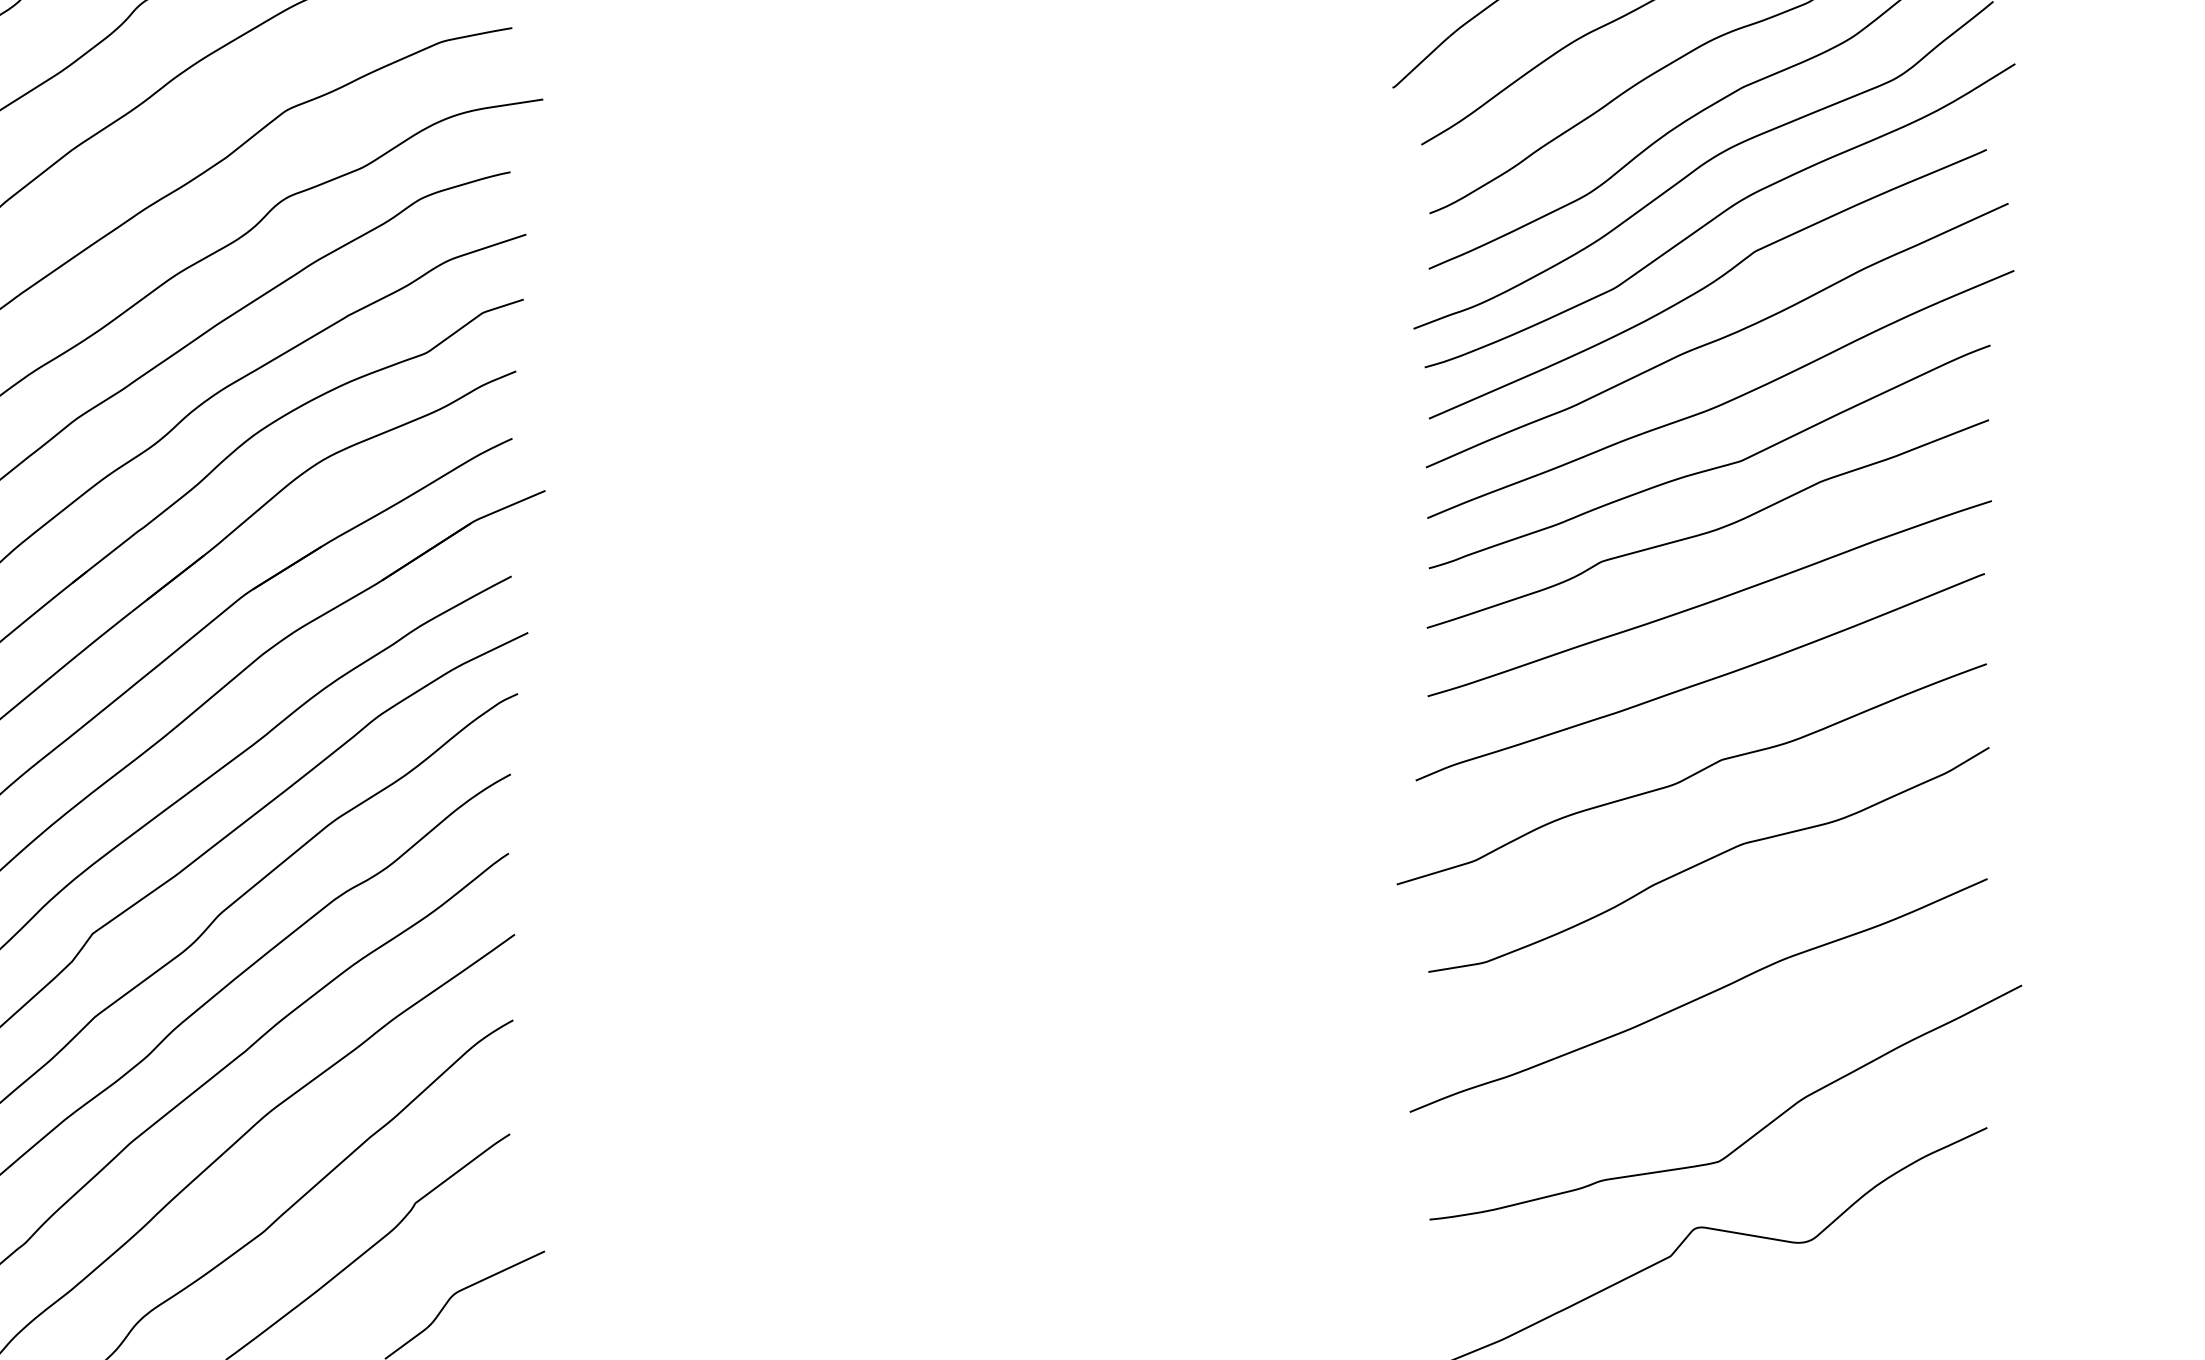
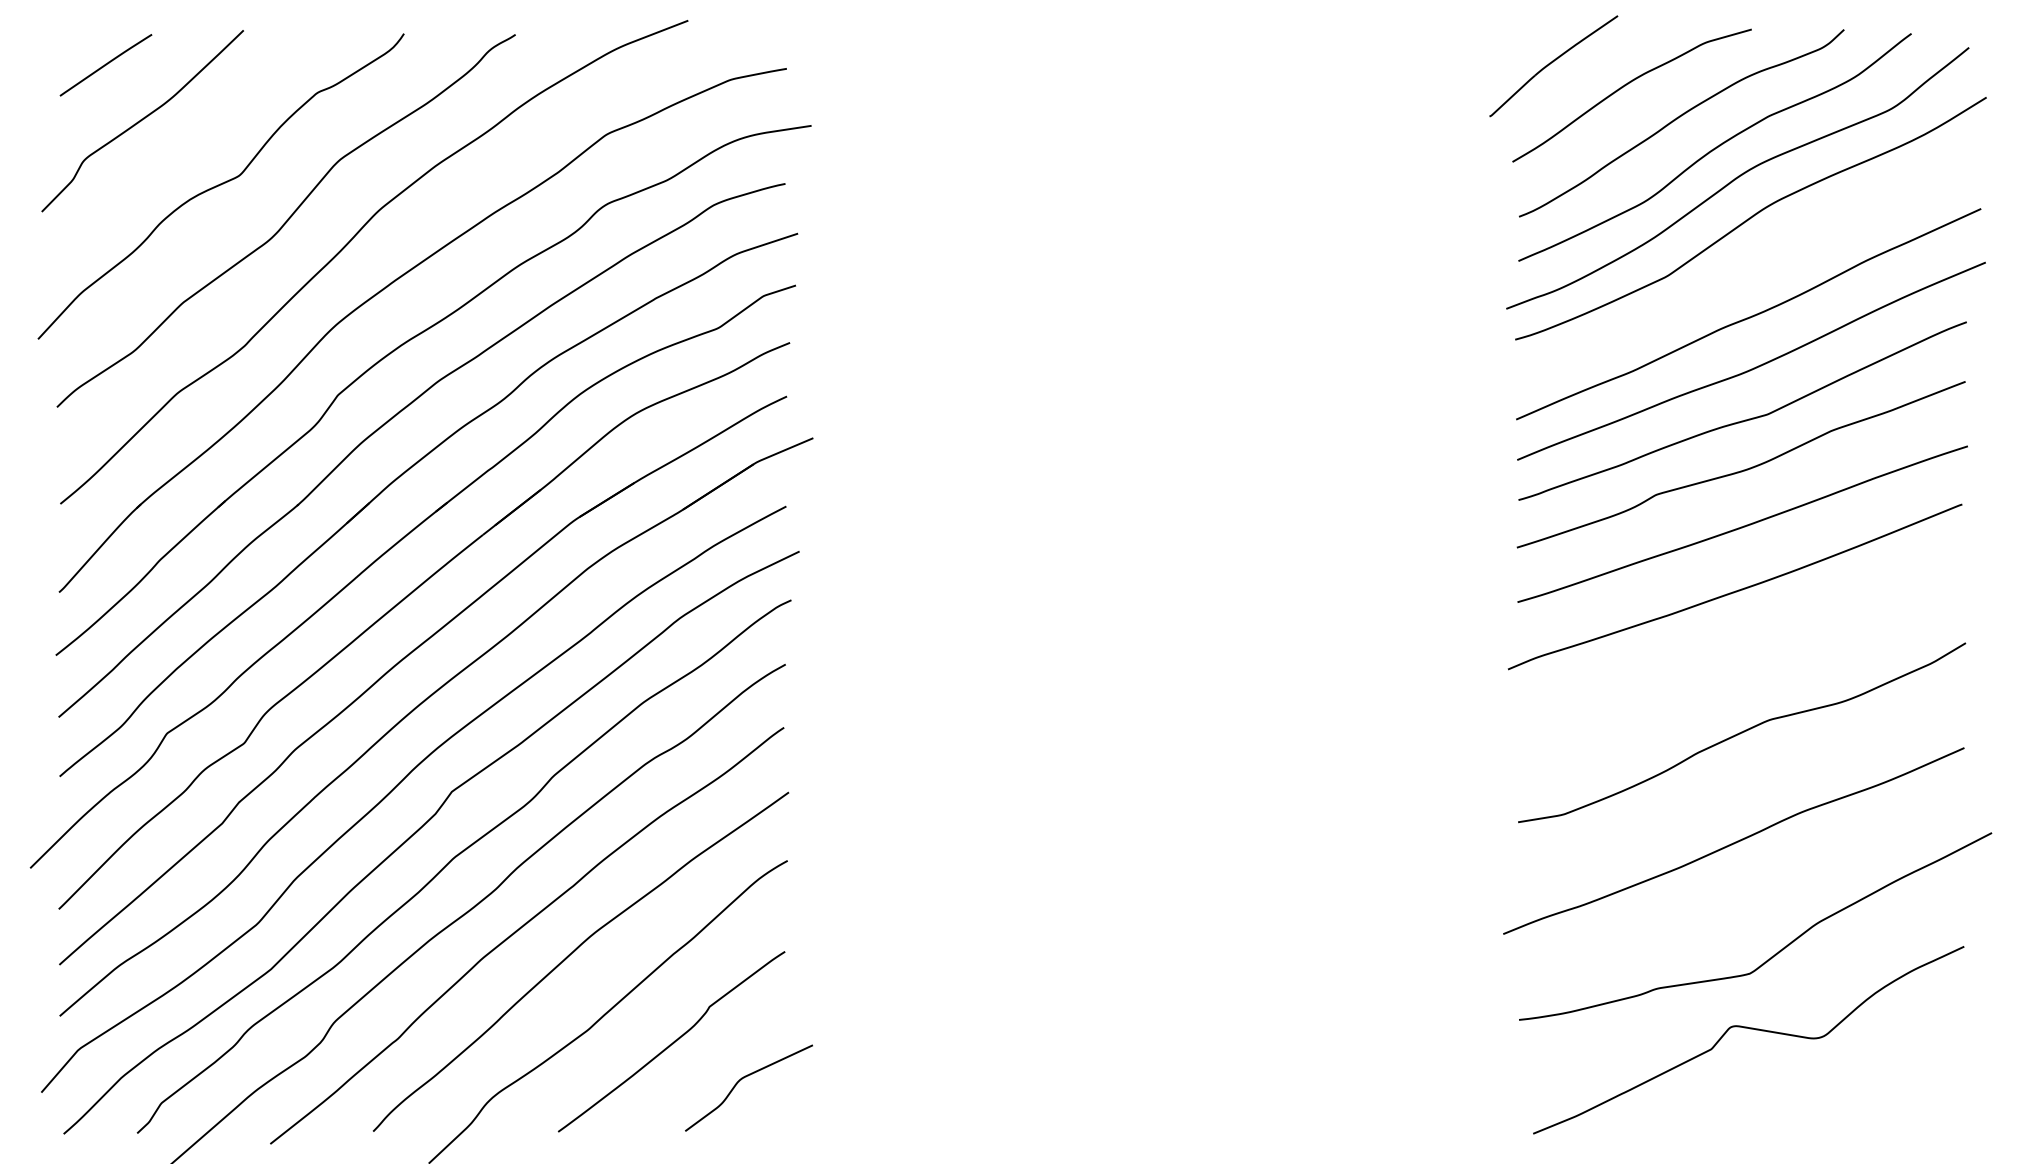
curve: (1706, 284) -> (1740, 273), removed
curve: (1691, 774) -> (1728, 664), removed

